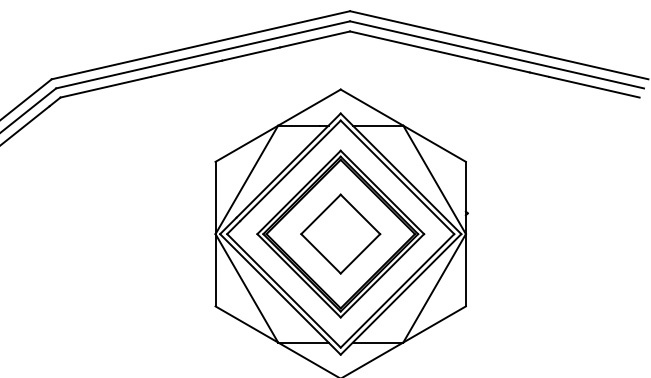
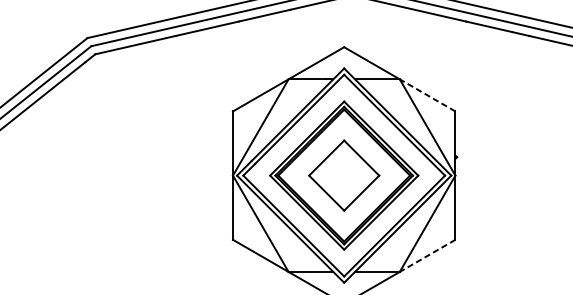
line: (434, 143) -> (427, 95), solid -> dashed
line: (434, 324) -> (427, 255), solid -> dashed

